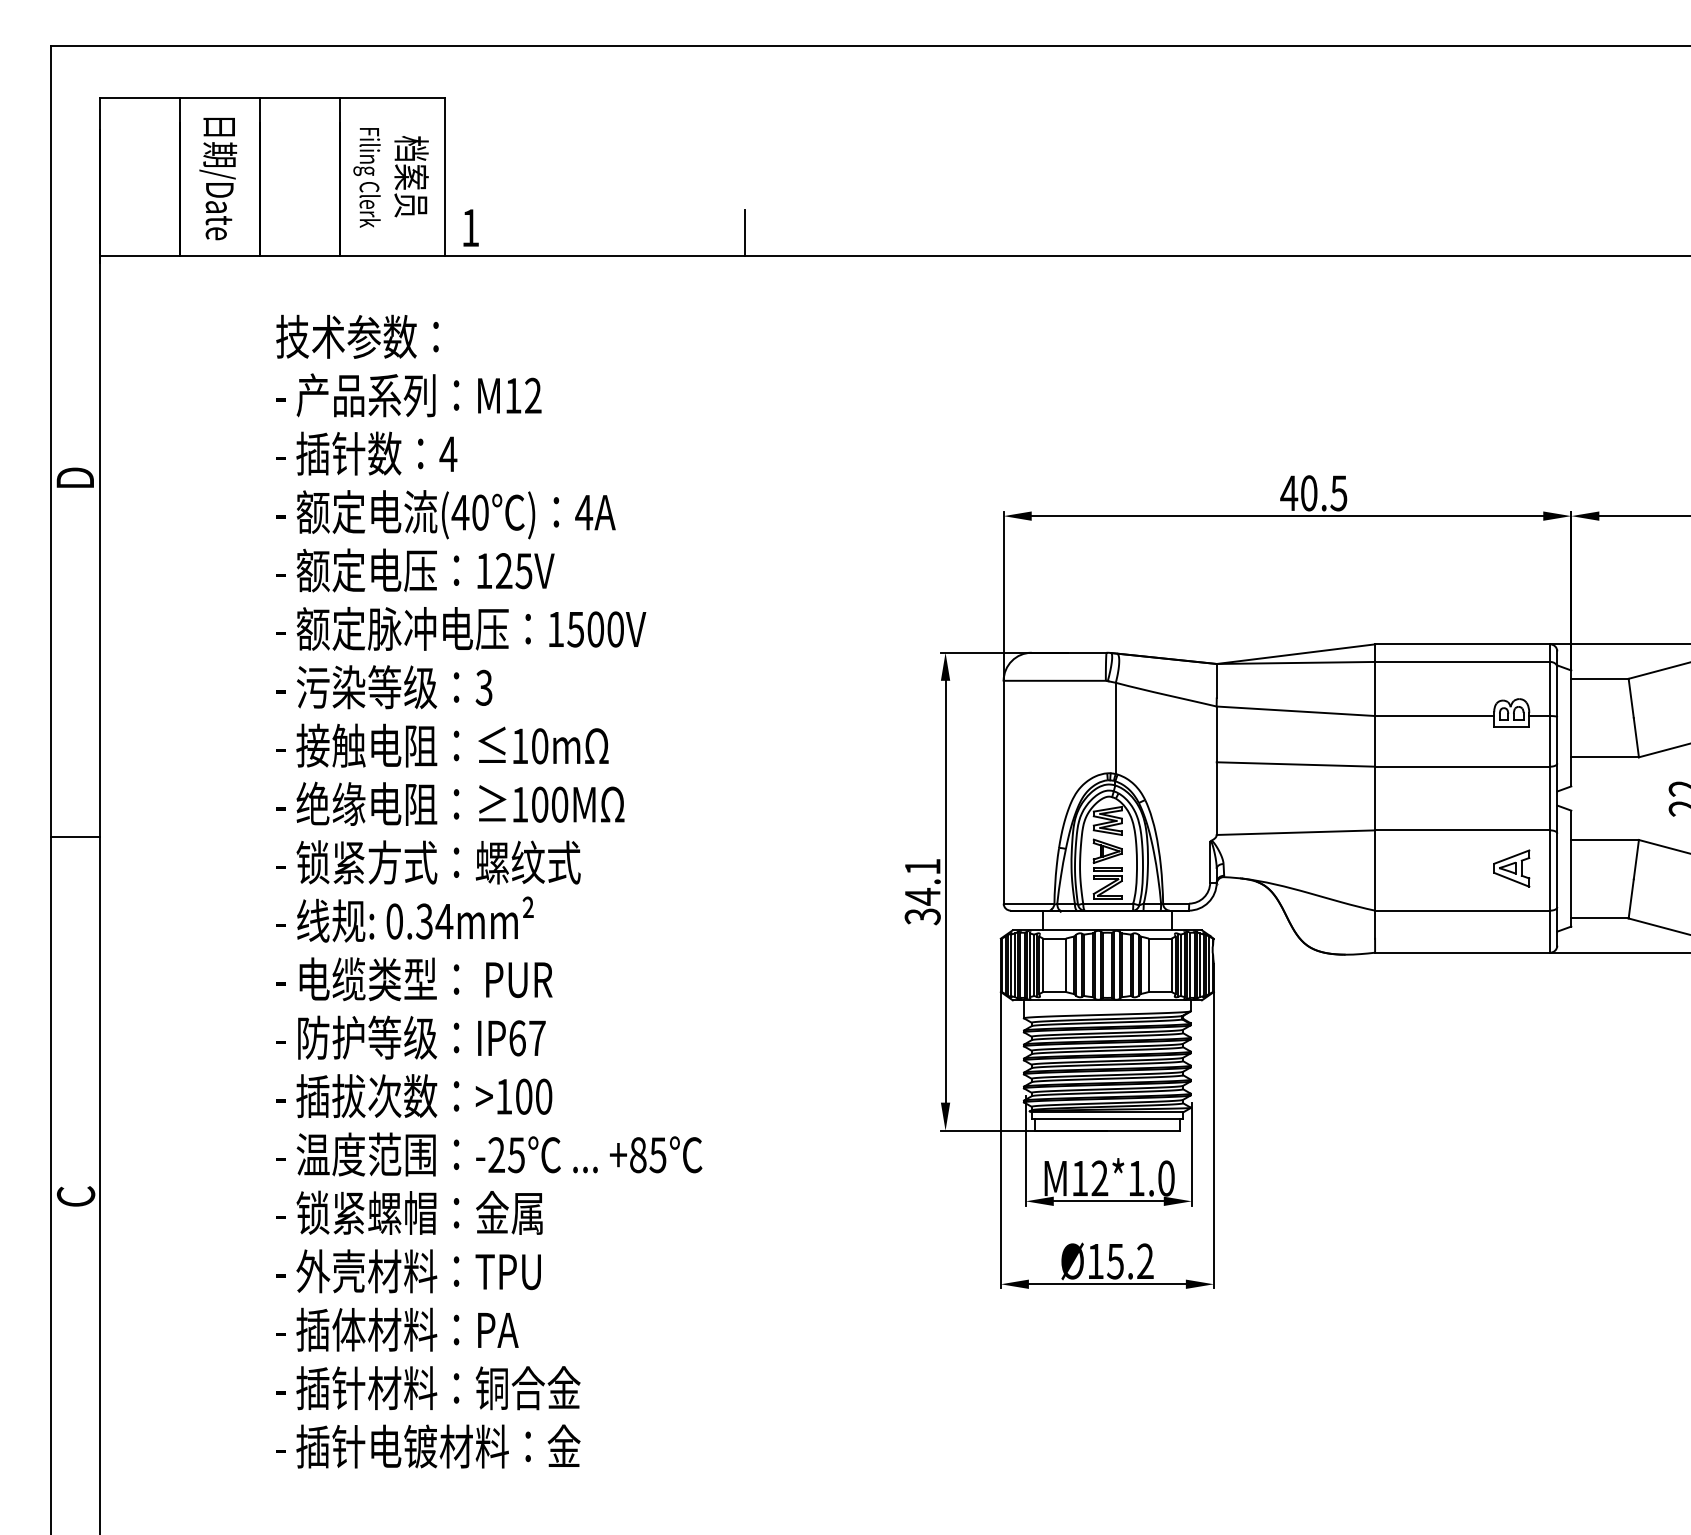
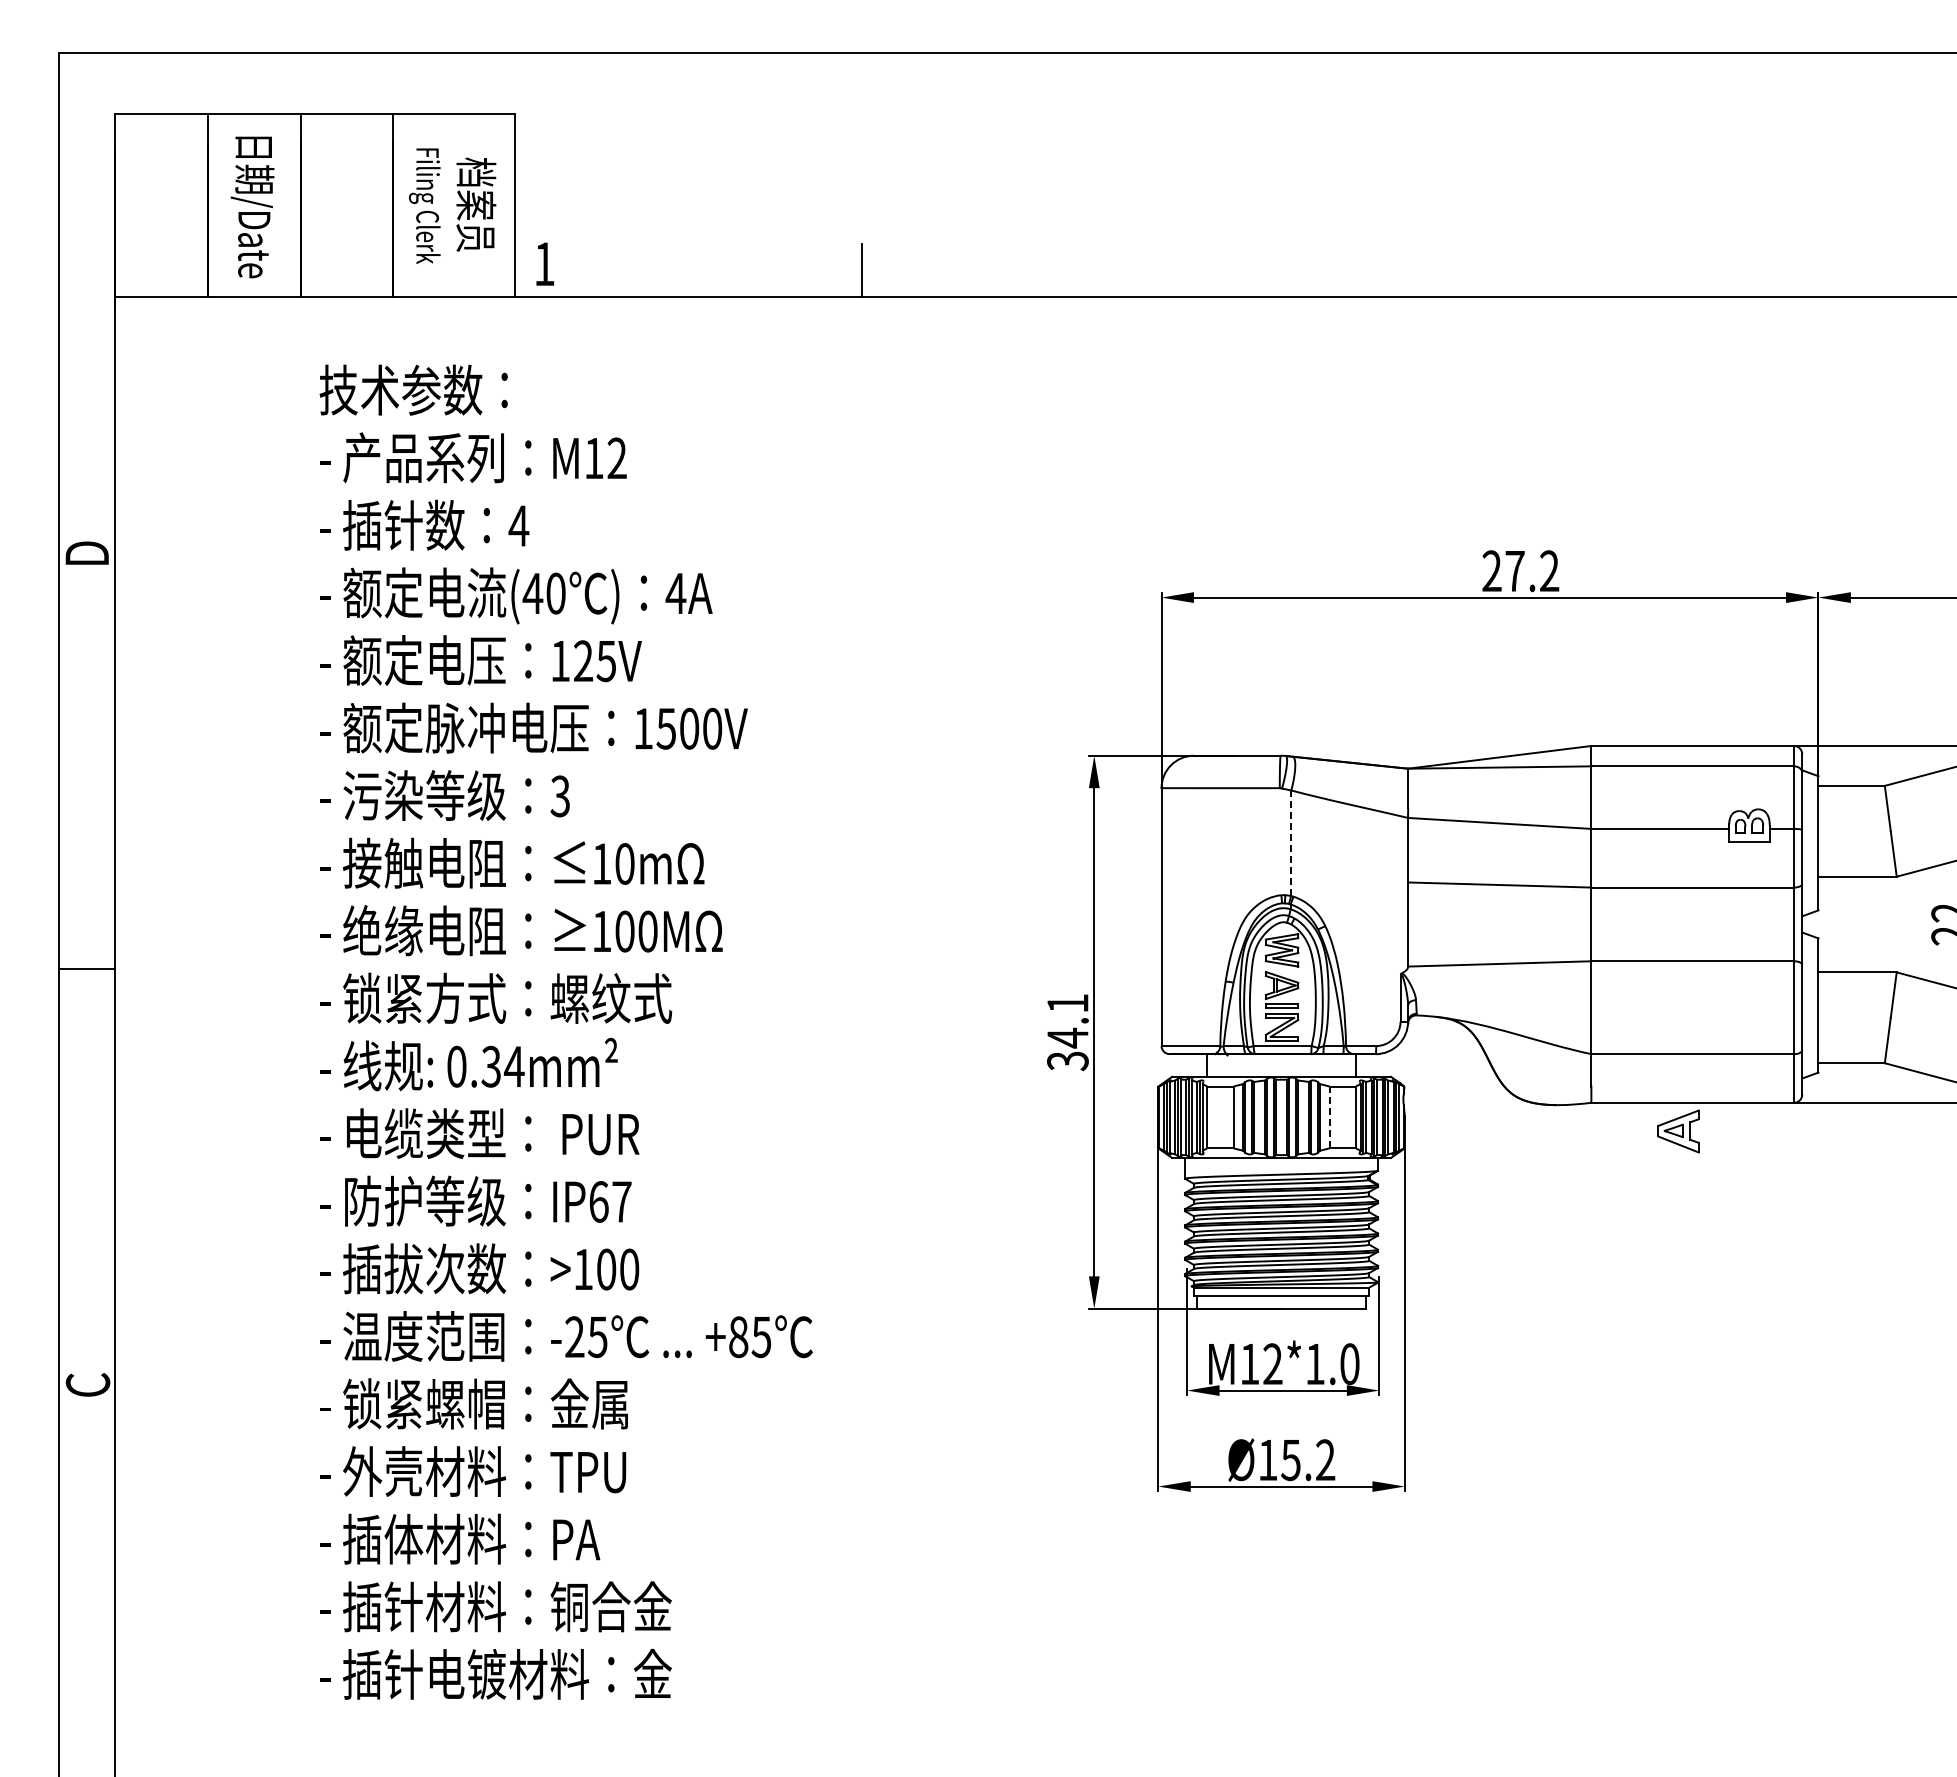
text: (1313, 493) -> (1520, 571), 40.5 -> 27.2
line: (1115, 728) -> (1291, 843), solid -> dashed
part: (1511, 868) -> (1678, 1131), moved
line: (1148, 965) -> (1329, 1117), solid -> dashed

